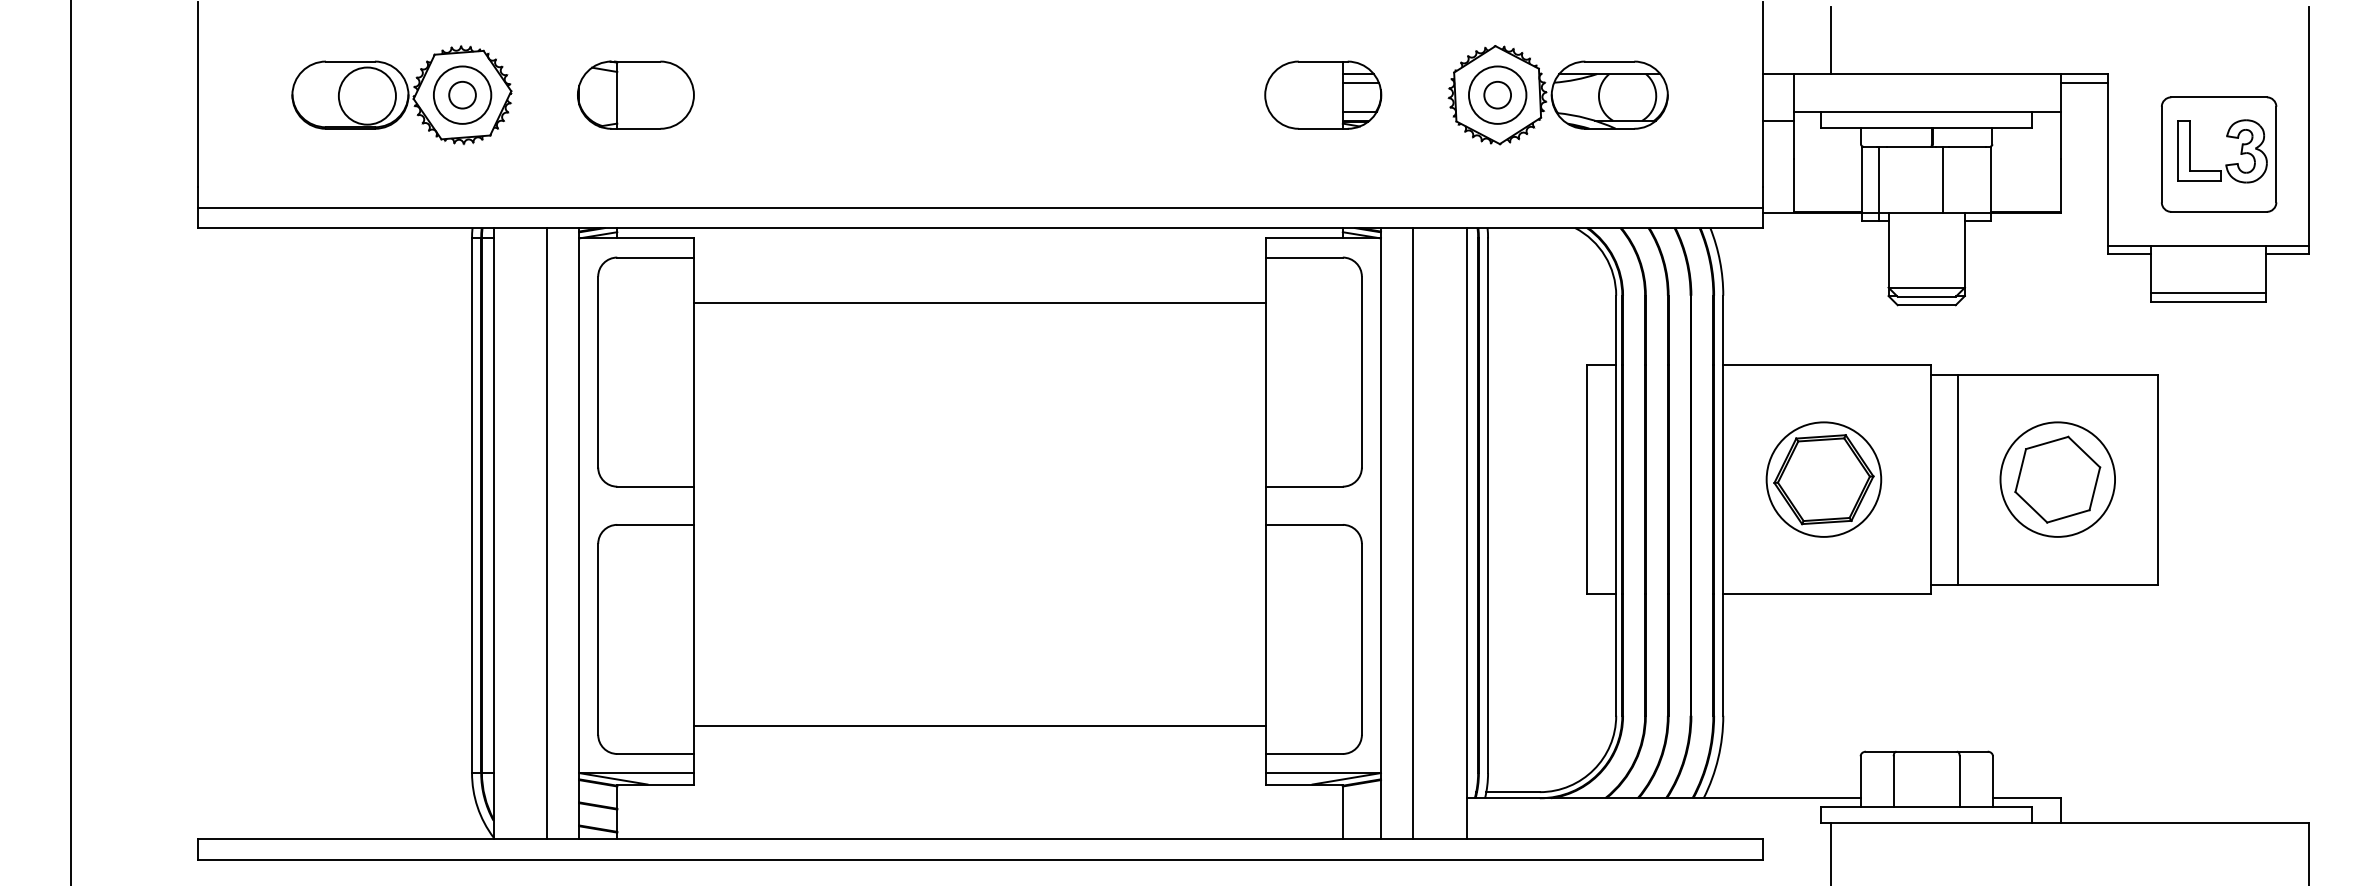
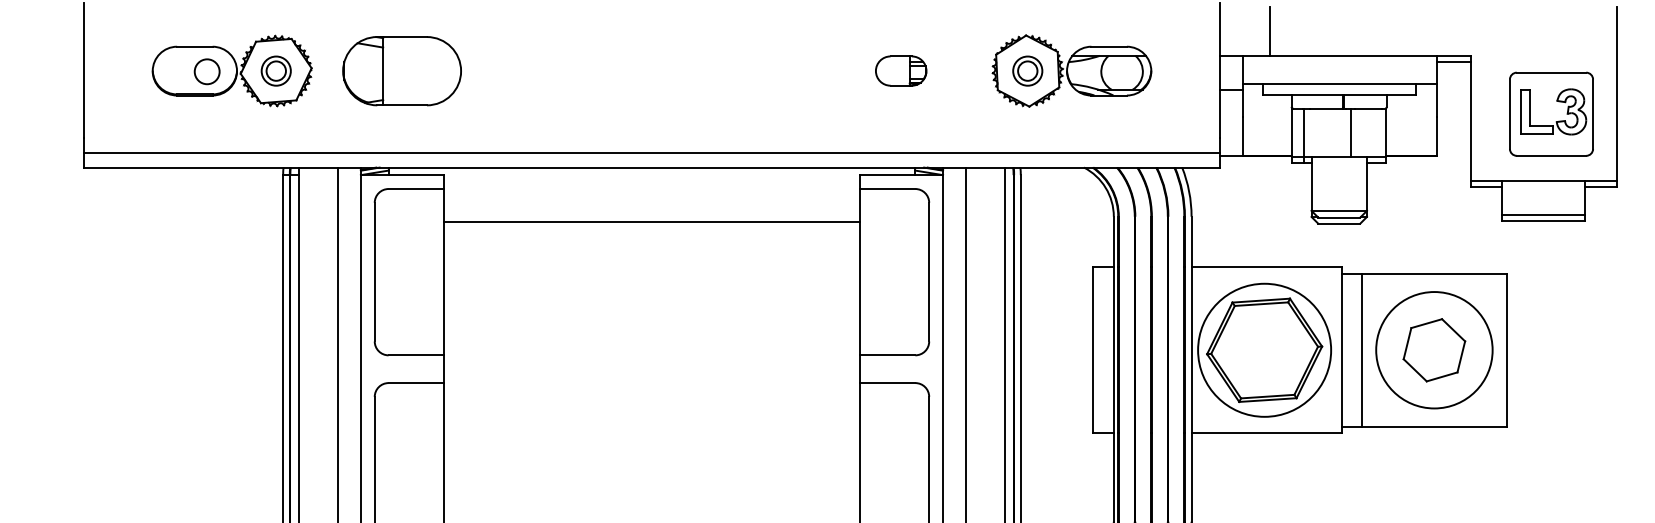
circle: (462, 94) -> (276, 70), size x0.7
part: (635, 94) -> (401, 70), size x1.4
part: (1323, 94) -> (901, 70), size x0.6
circle: (1497, 94) -> (1027, 70), size x0.7
circle: (366, 95) -> (206, 71), size x0.6
part: (1823, 479) -> (1264, 350), size x1.6
circle: (2057, 479) -> (1434, 350), size x1.4

